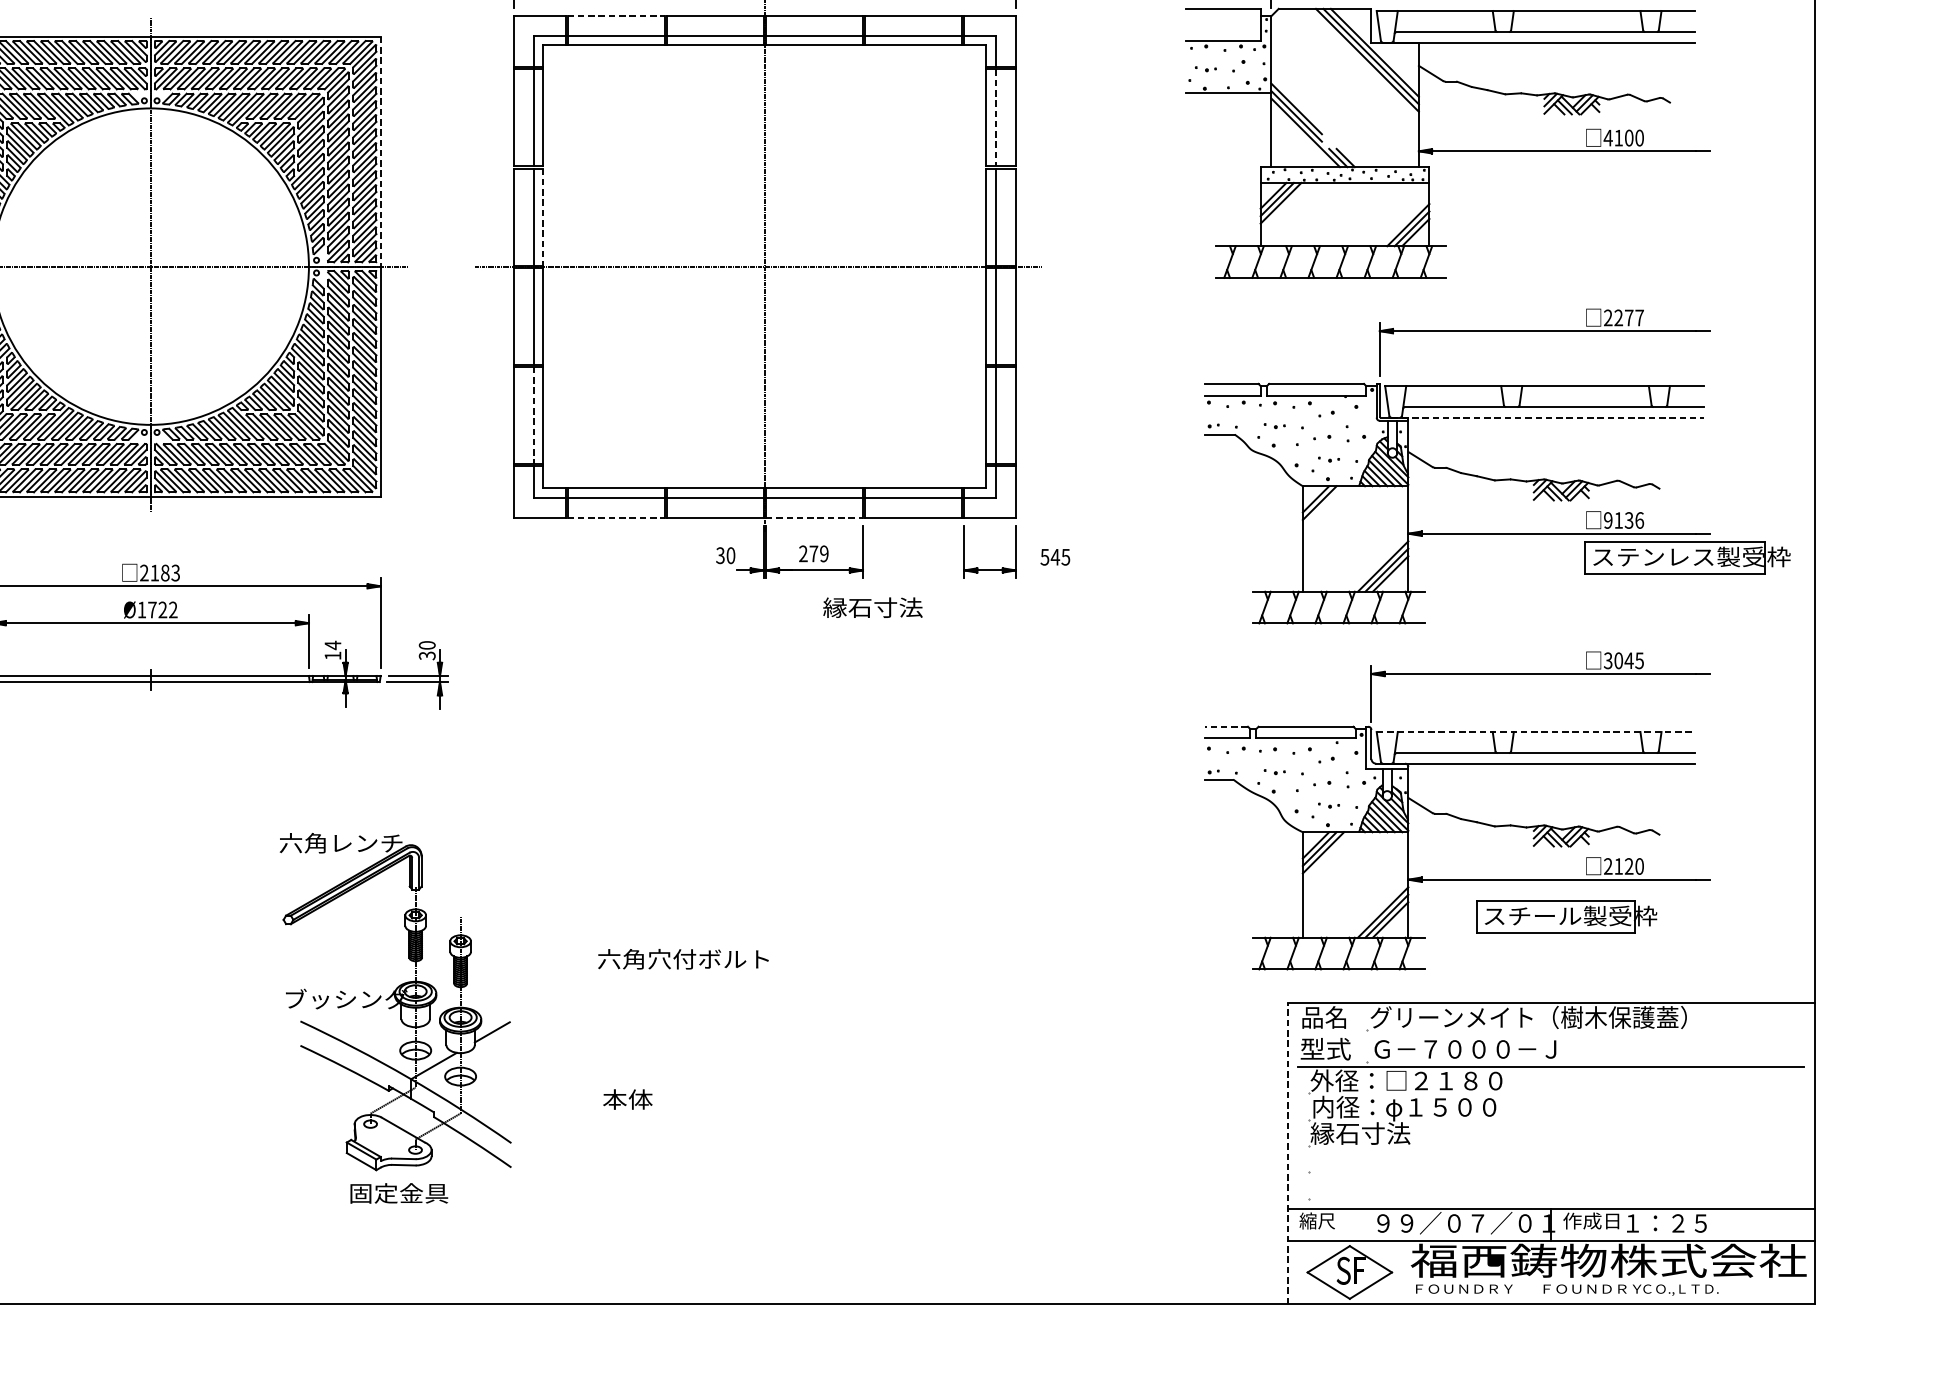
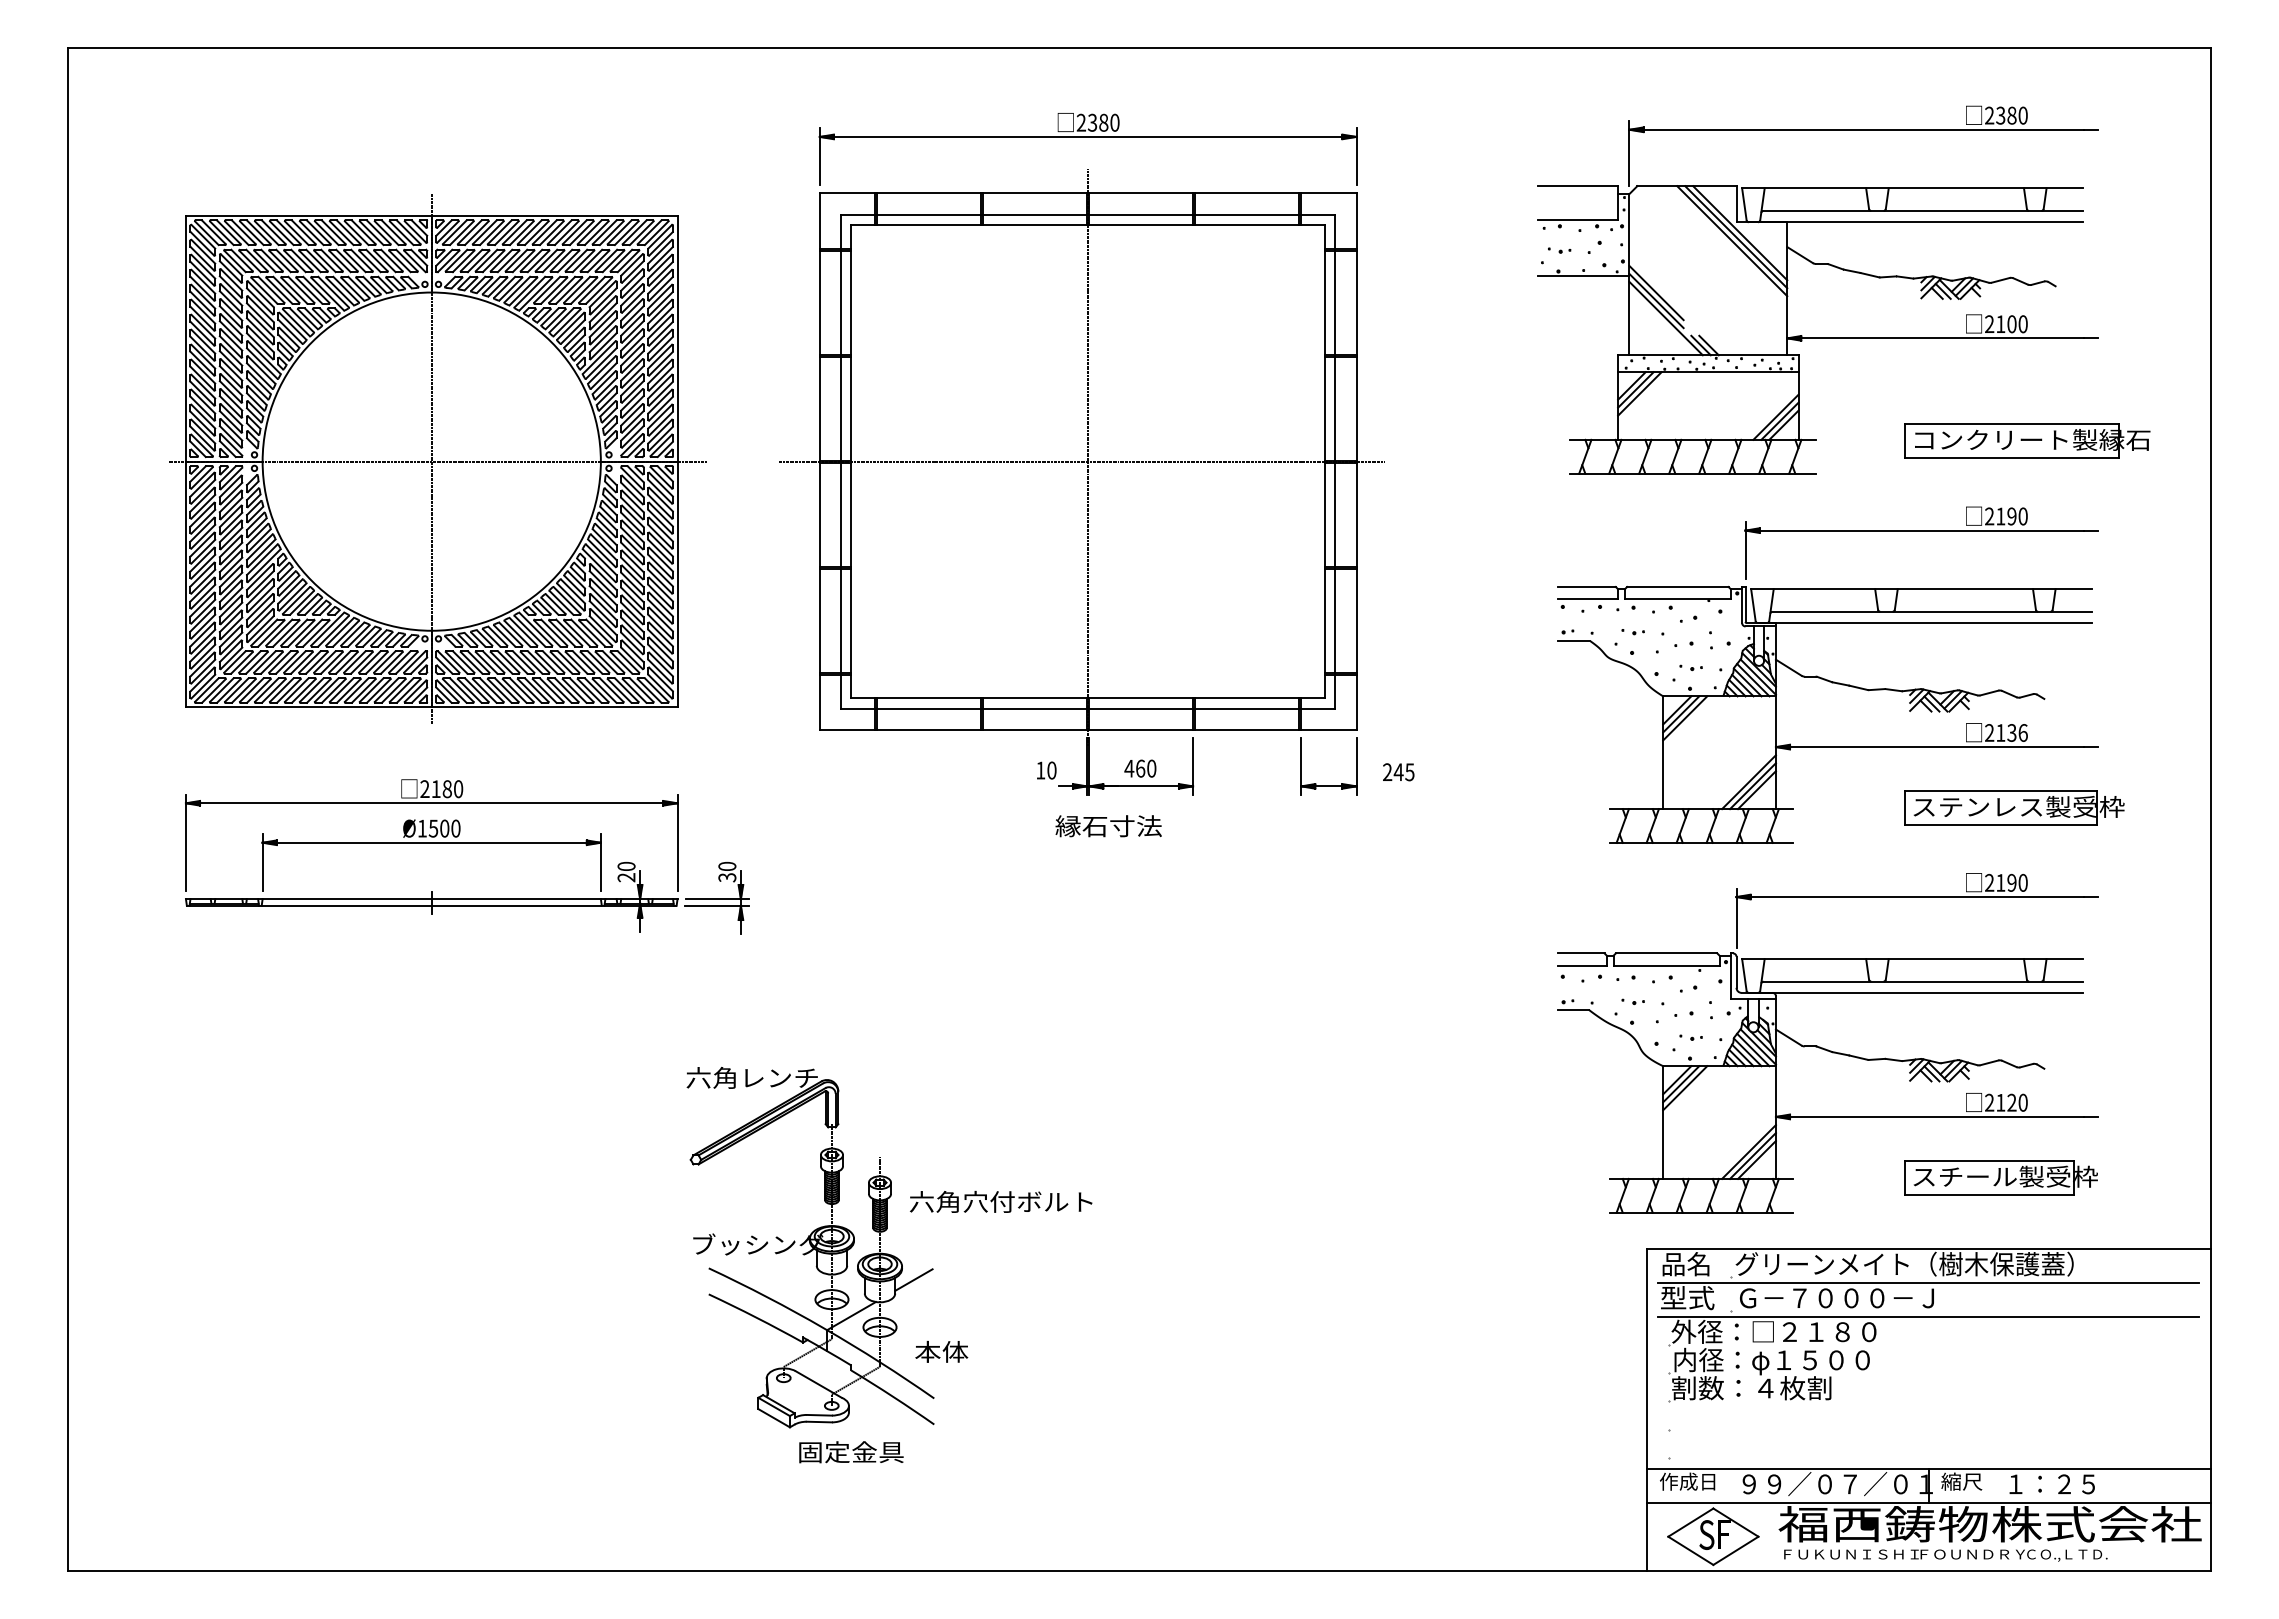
line: (616, 15) -> (929, 193), dashed -> solid
line: (996, 117) -> (1335, 302), dashed -> solid
text: (1608, 137) -> (1989, 323), 4100 -> 2100
line: (380, 151) -> (677, 338), dashed -> solid
line: (543, 216) -> (851, 408), dashed -> solid
part: (1643, 246) -> (2027, 440), added
text: (1628, 317) -> (2011, 516), 2277 -> 2190
line: (534, 415) -> (841, 620), dashed -> solid
line: (1547, 418) -> (1924, 623), dashed -> solid
line: (1323, 506) -> (1685, 718), added
line: (616, 518) -> (929, 730), dashed -> solid
line: (814, 518) -> (1141, 730), dashed -> solid
text: (1608, 520) -> (1989, 732), 9136 -> 2136
text: (813, 553) -> (1140, 768), 279 -> 460
text: (720, 555) -> (1040, 770), 30 -> 10
text: (1044, 557) -> (1387, 772), 545 -> 245
part: (1687, 557) -> (2014, 807), moved
text: (175, 573) -> (458, 789), 2183 -> 2180
text: (872, 607) -> (1108, 826), moved
text: (162, 609) -> (444, 828), Ø1722 -> Ø1500
text: (332, 650) -> (626, 871), 14 -> 20
text: (1623, 660) -> (2005, 882), 3045 -> 2190
line: (1225, 726) -> (1580, 953), dashed -> solid
line: (1536, 732) -> (1912, 959), dashed -> solid
part: (1566, 916) -> (2000, 1177), moved
part: (395, 1001) -> (810, 1247), moved
line: (1551, 1035) -> (1928, 1283), added
text: (1385, 1133) -> (1751, 1388), 縁石寸法 -> 割数：４枚割
line: (1287, 1153) -> (1646, 1409), dashed -> solid
text: (399, 1193) -> (851, 1452), moved
text: (1325, 1220) -> (1687, 1481), 縮尺 -> 作成日
text: (1591, 1220) -> (1971, 1481), 作成日 -> 縮尺
text: (1484, 1289) -> (1857, 1554), ＦＯＵＮＤＲＹ -> ＦＵＫＵＮＩＳＨＩ

